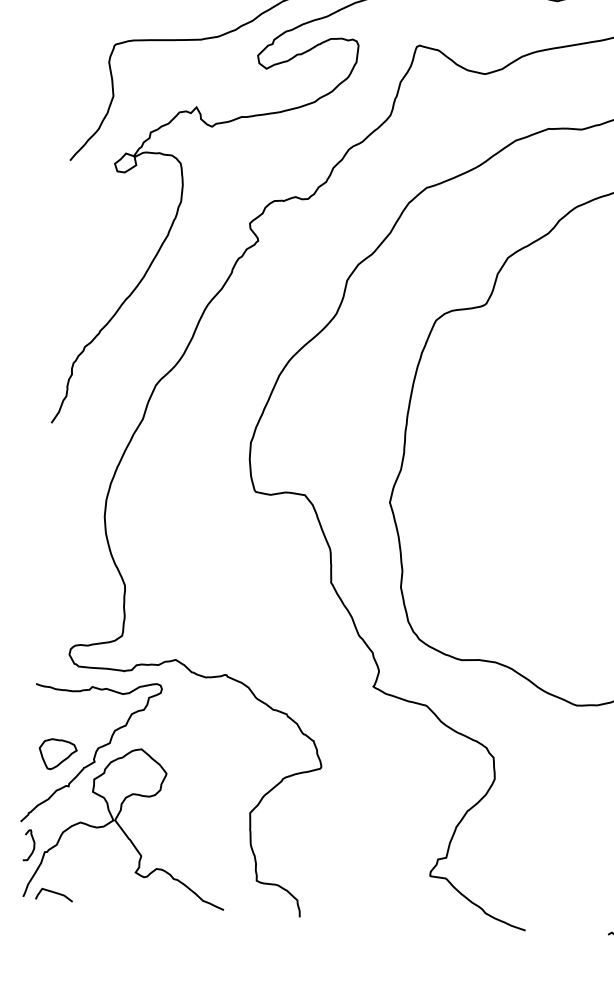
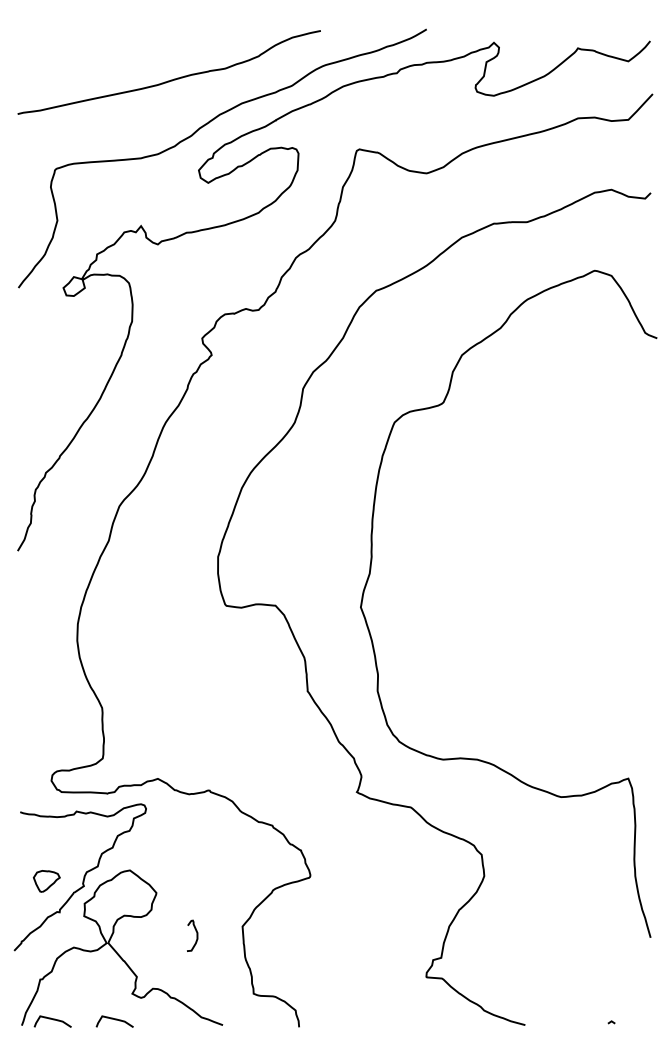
part: (57, 754) -> (46, 881), size x0.7
curve: (33, 845) -> (196, 935), moved
curve: (117, 898) -> (115, 1020), added

